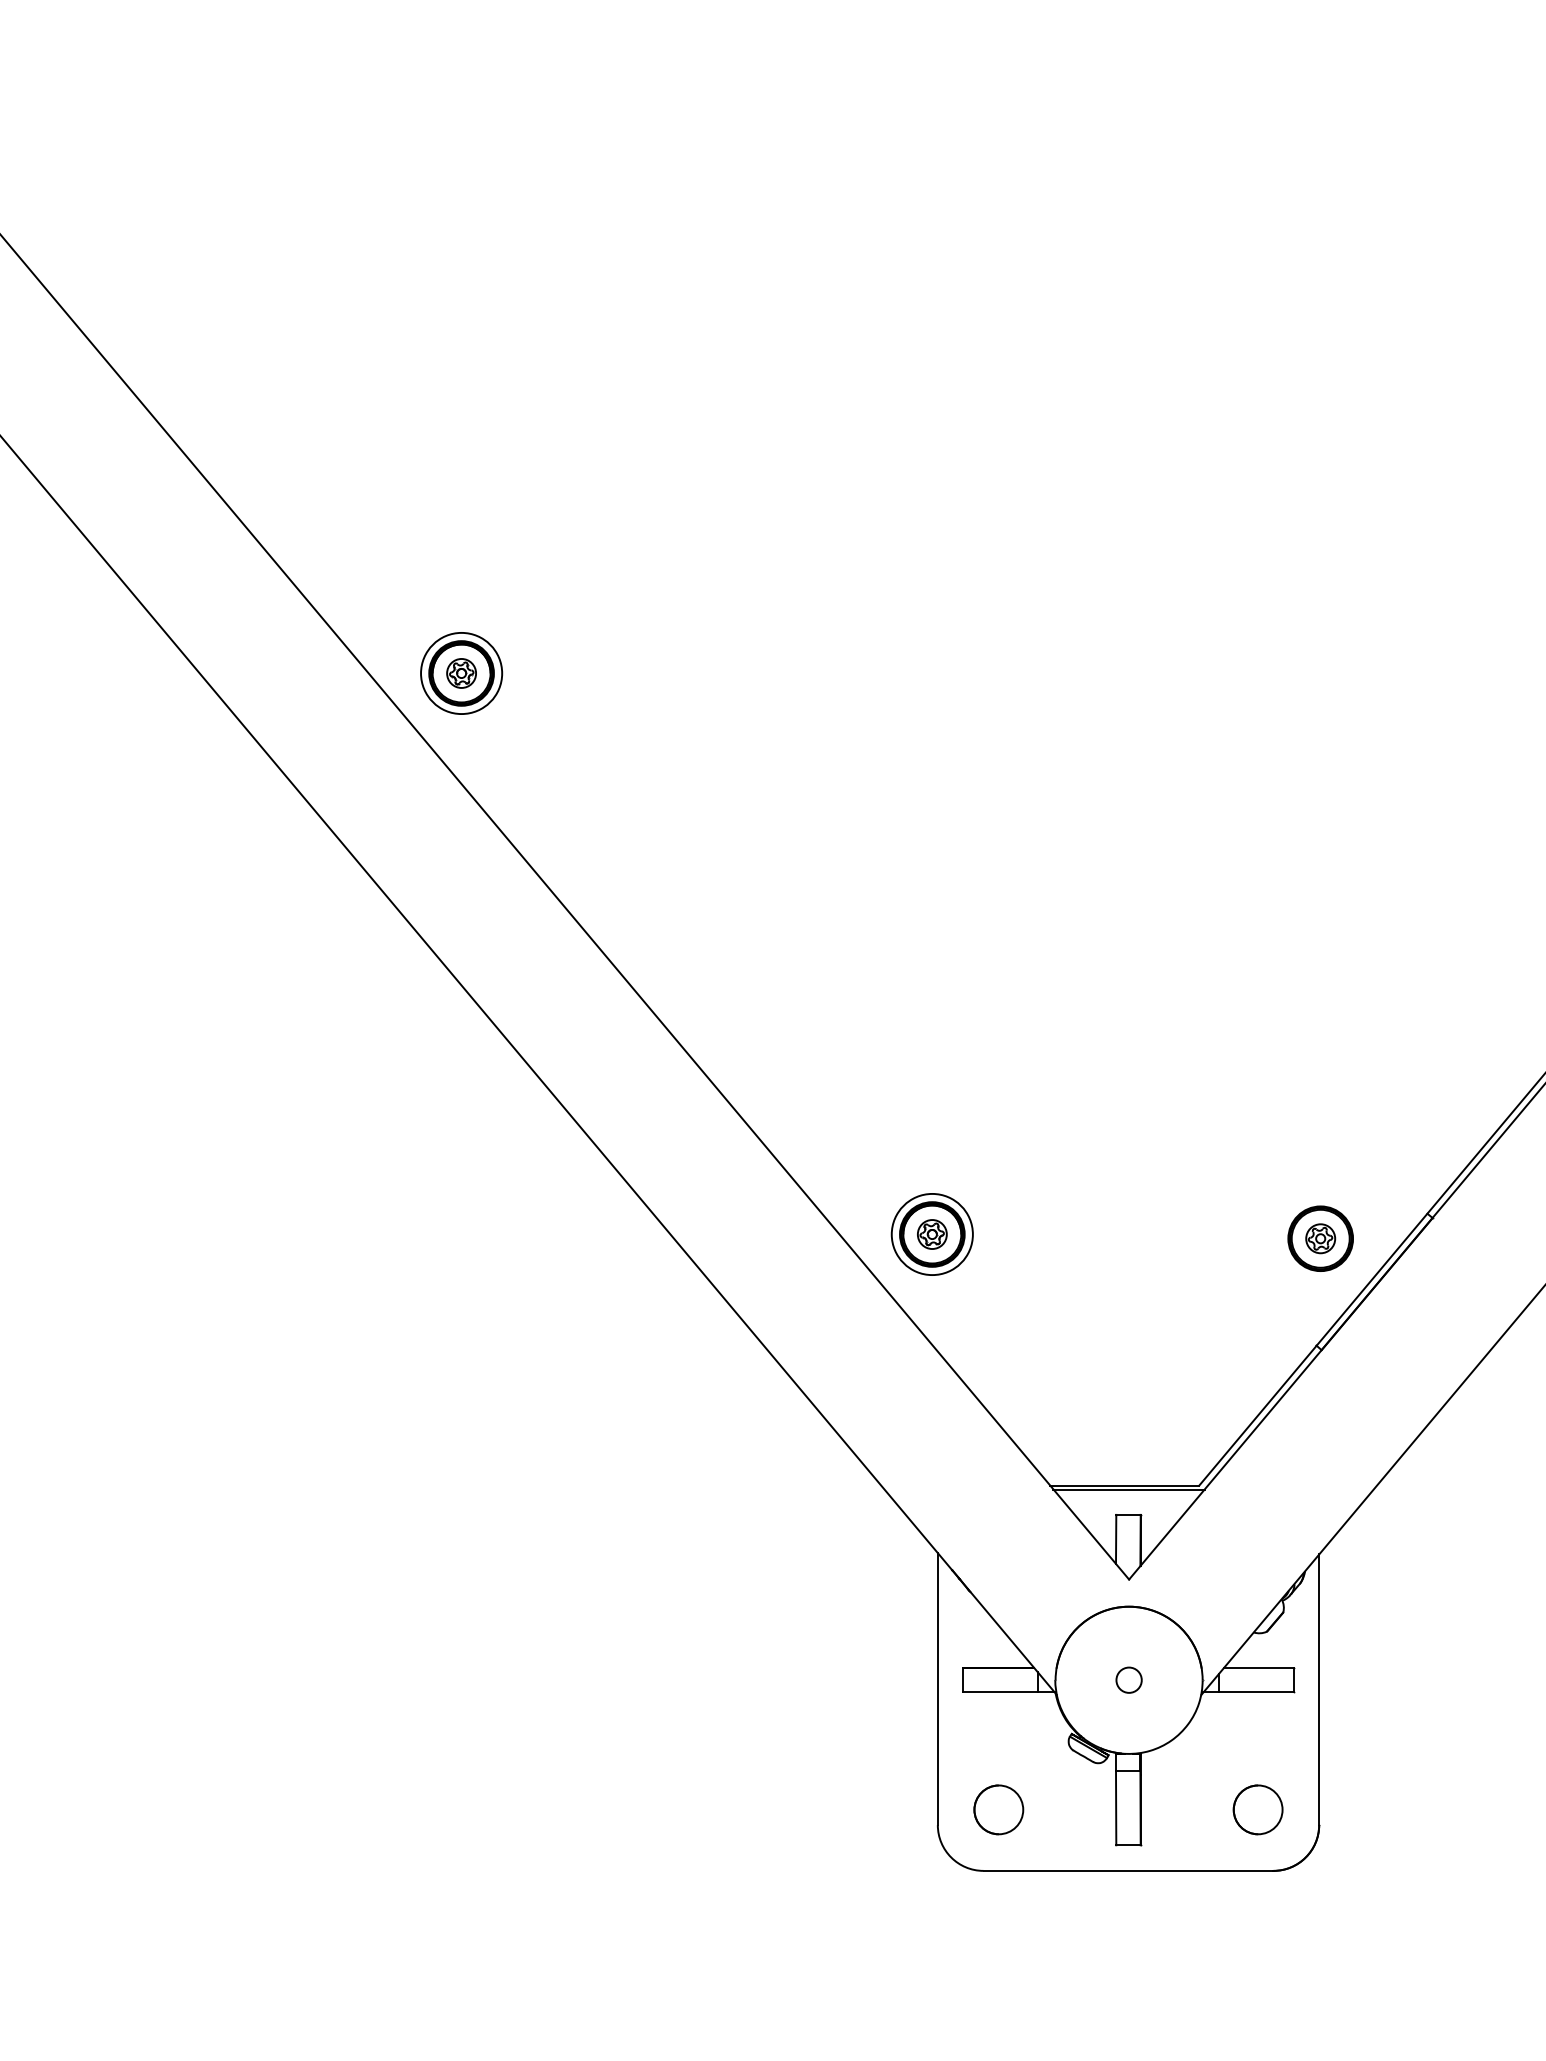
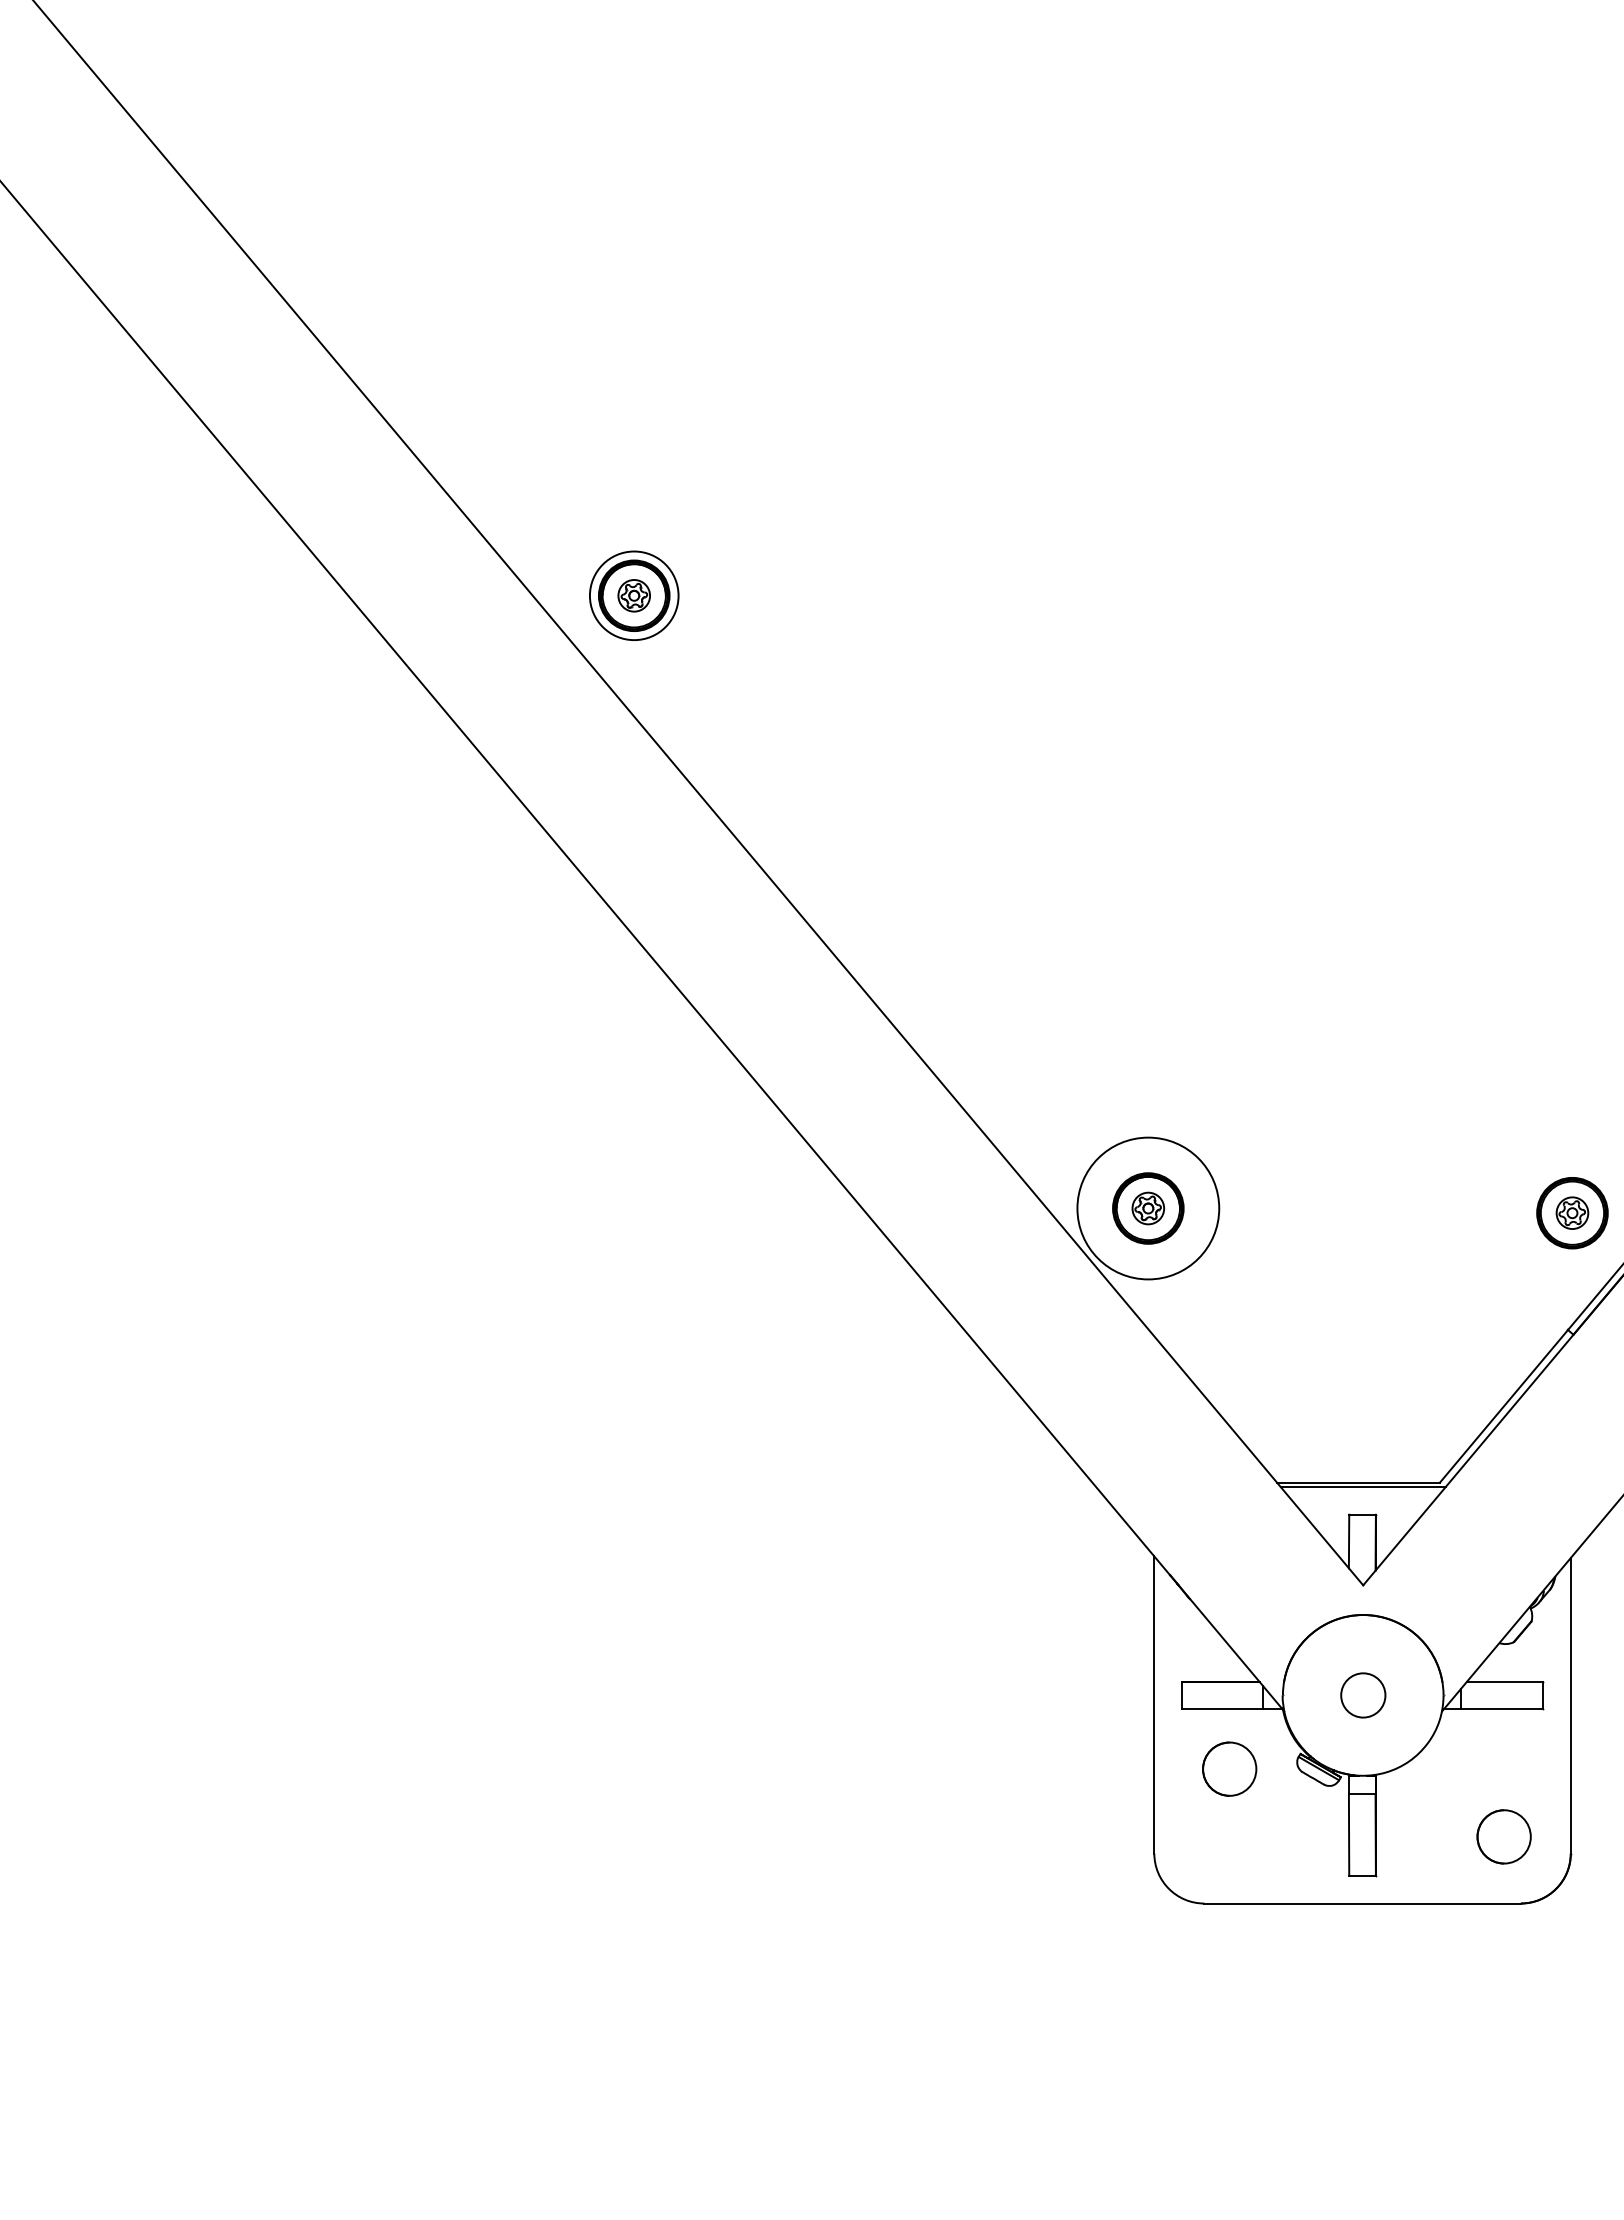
circle: (931, 1234) -> (1147, 1208), size x1.6
circle: (1128, 1679) -> (1362, 1694), size x1.6
part: (998, 1809) -> (1229, 1768), moved

